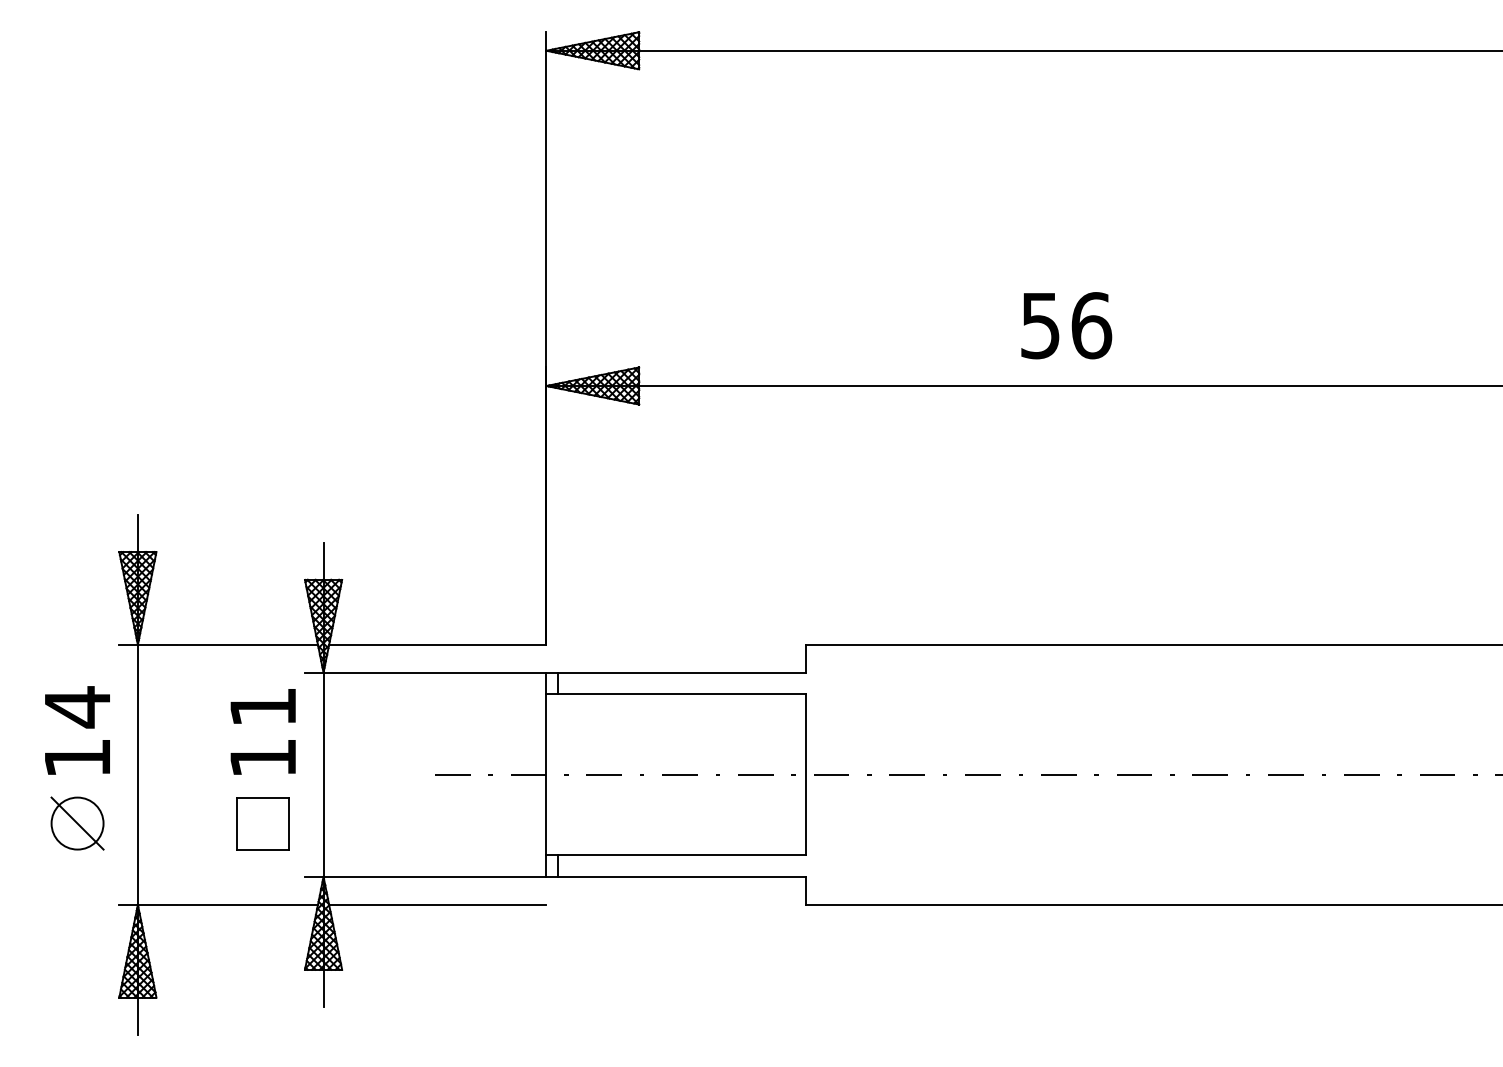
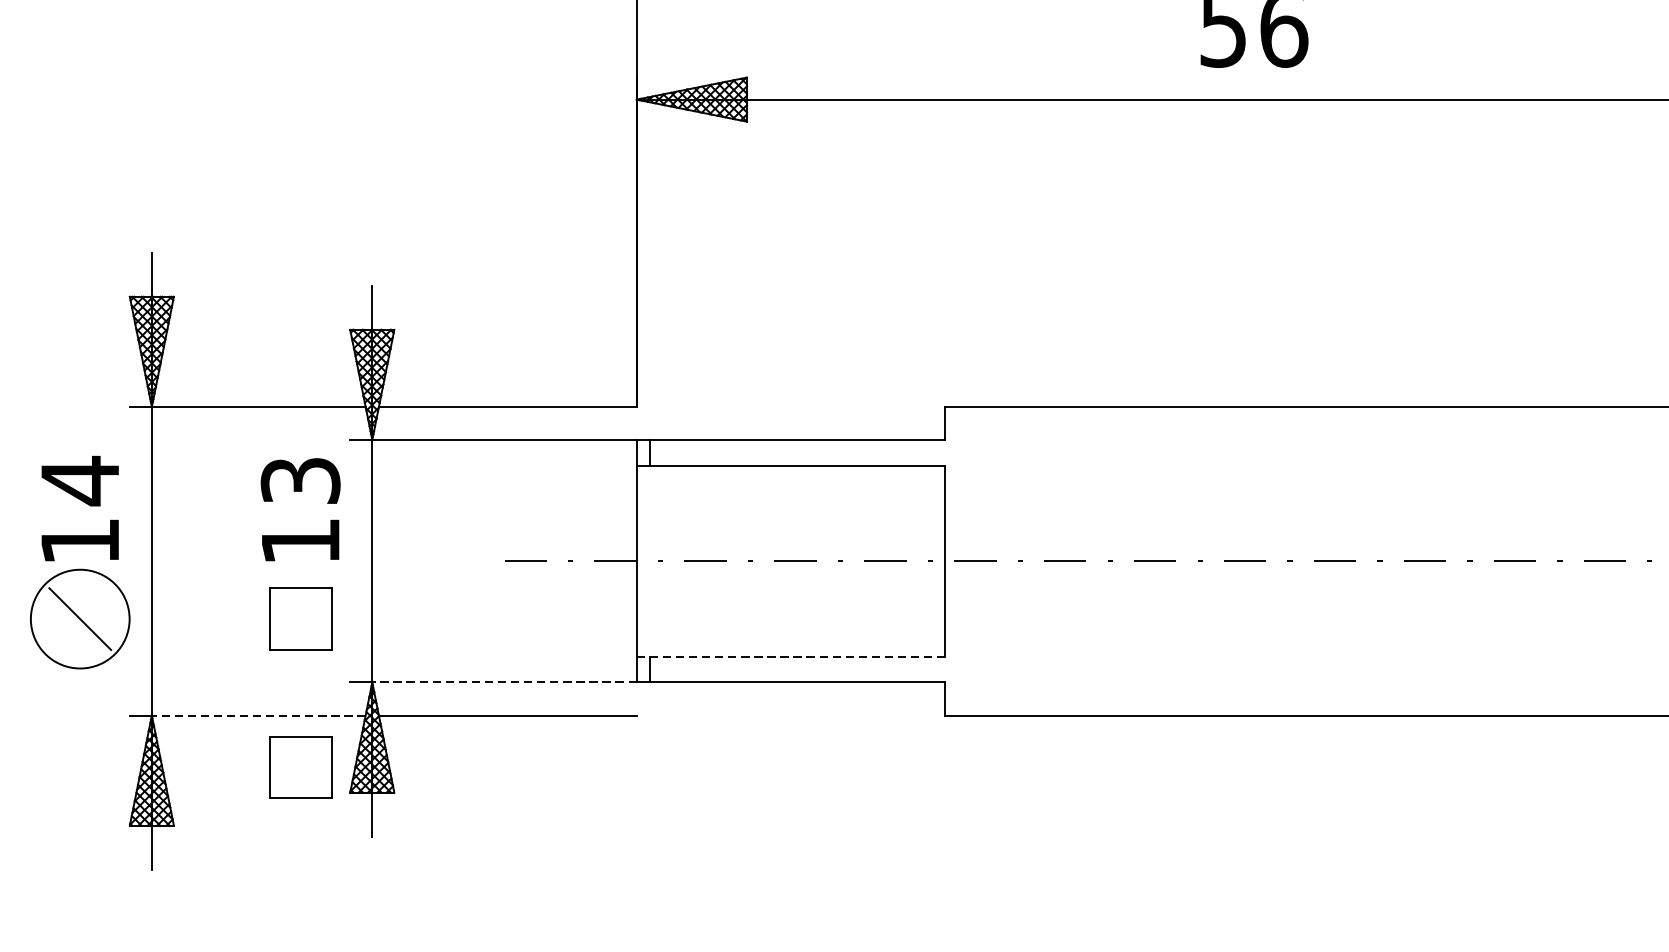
text: (262, 707) -> (299, 481), 11 -> 13
circle: (77, 823) -> (80, 619), size x1.6
line: (676, 855) -> (791, 657), solid -> dashed
line: (434, 876) -> (503, 681), solid -> dashed
line: (227, 904) -> (258, 715), solid -> dashed
part: (262, 948) -> (299, 767), added

